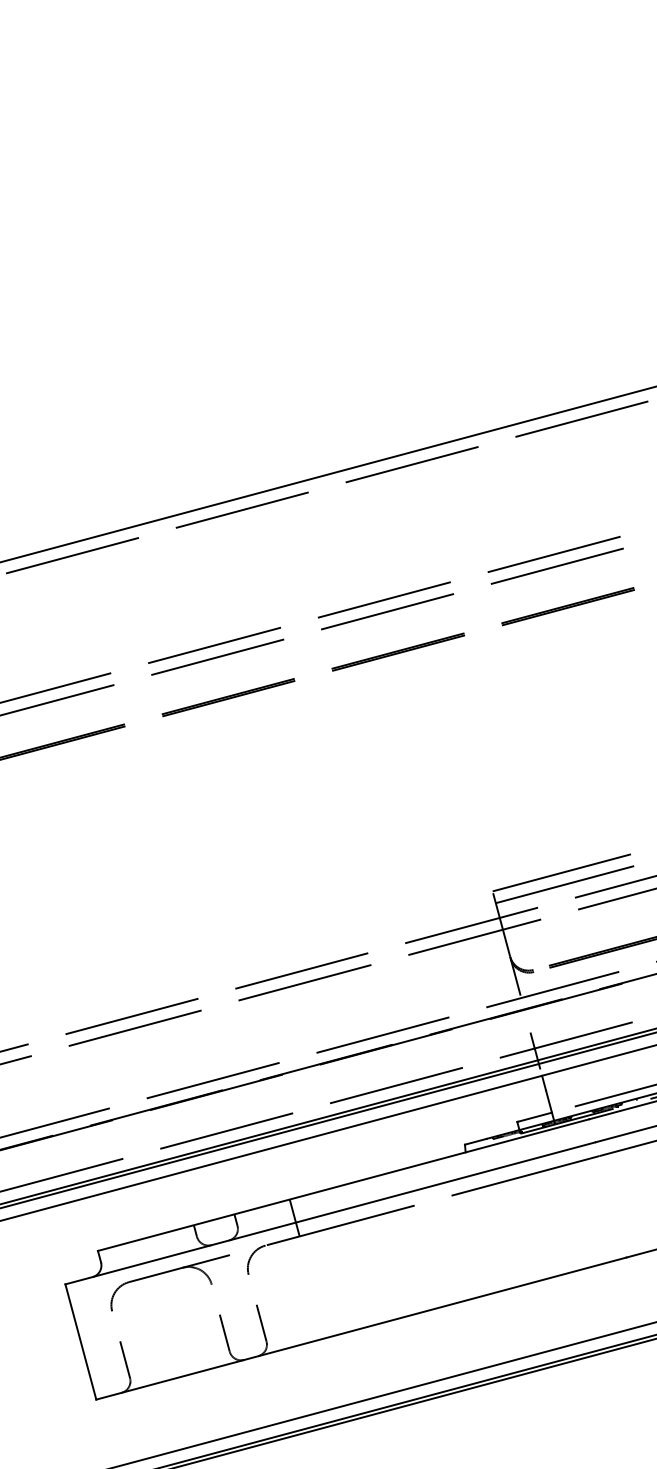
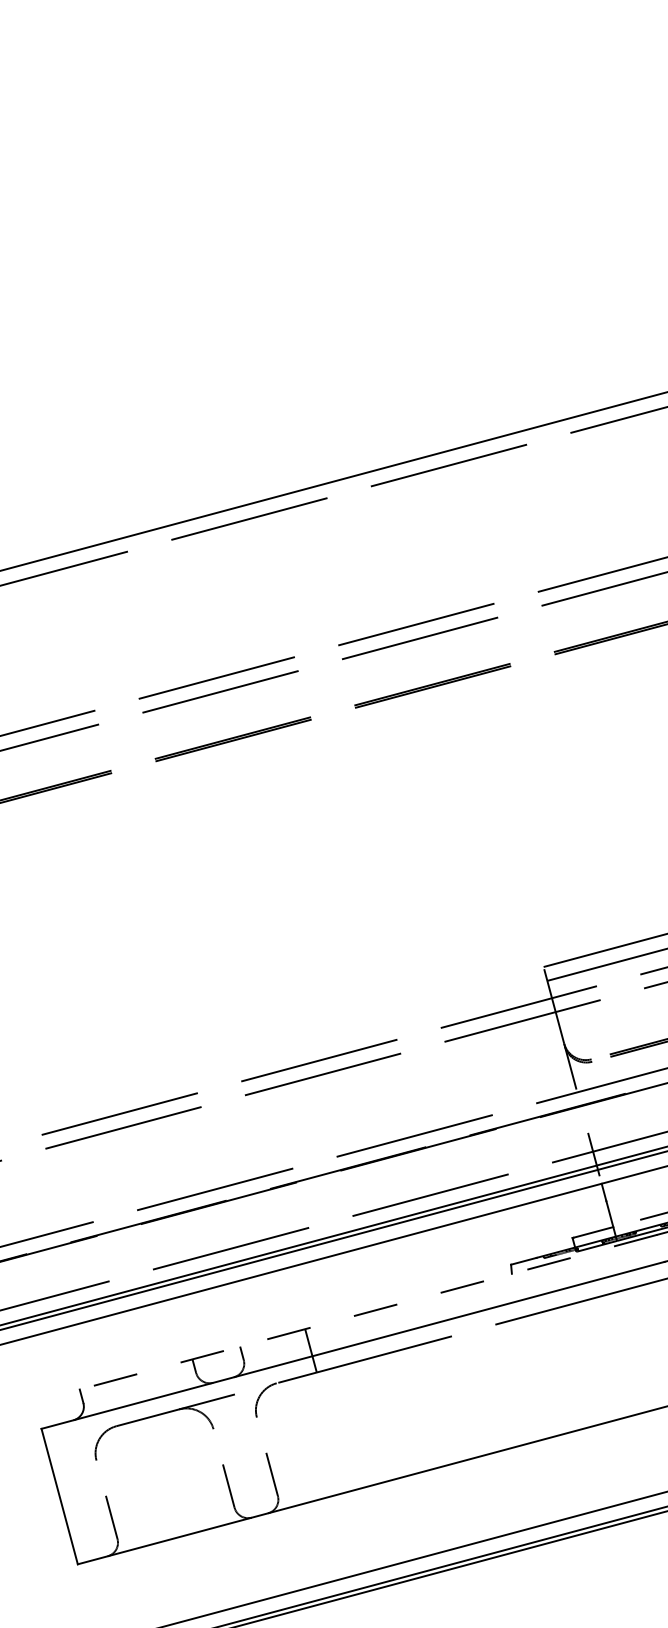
line: (343, 1185) -> (368, 1312), solid -> dashed

